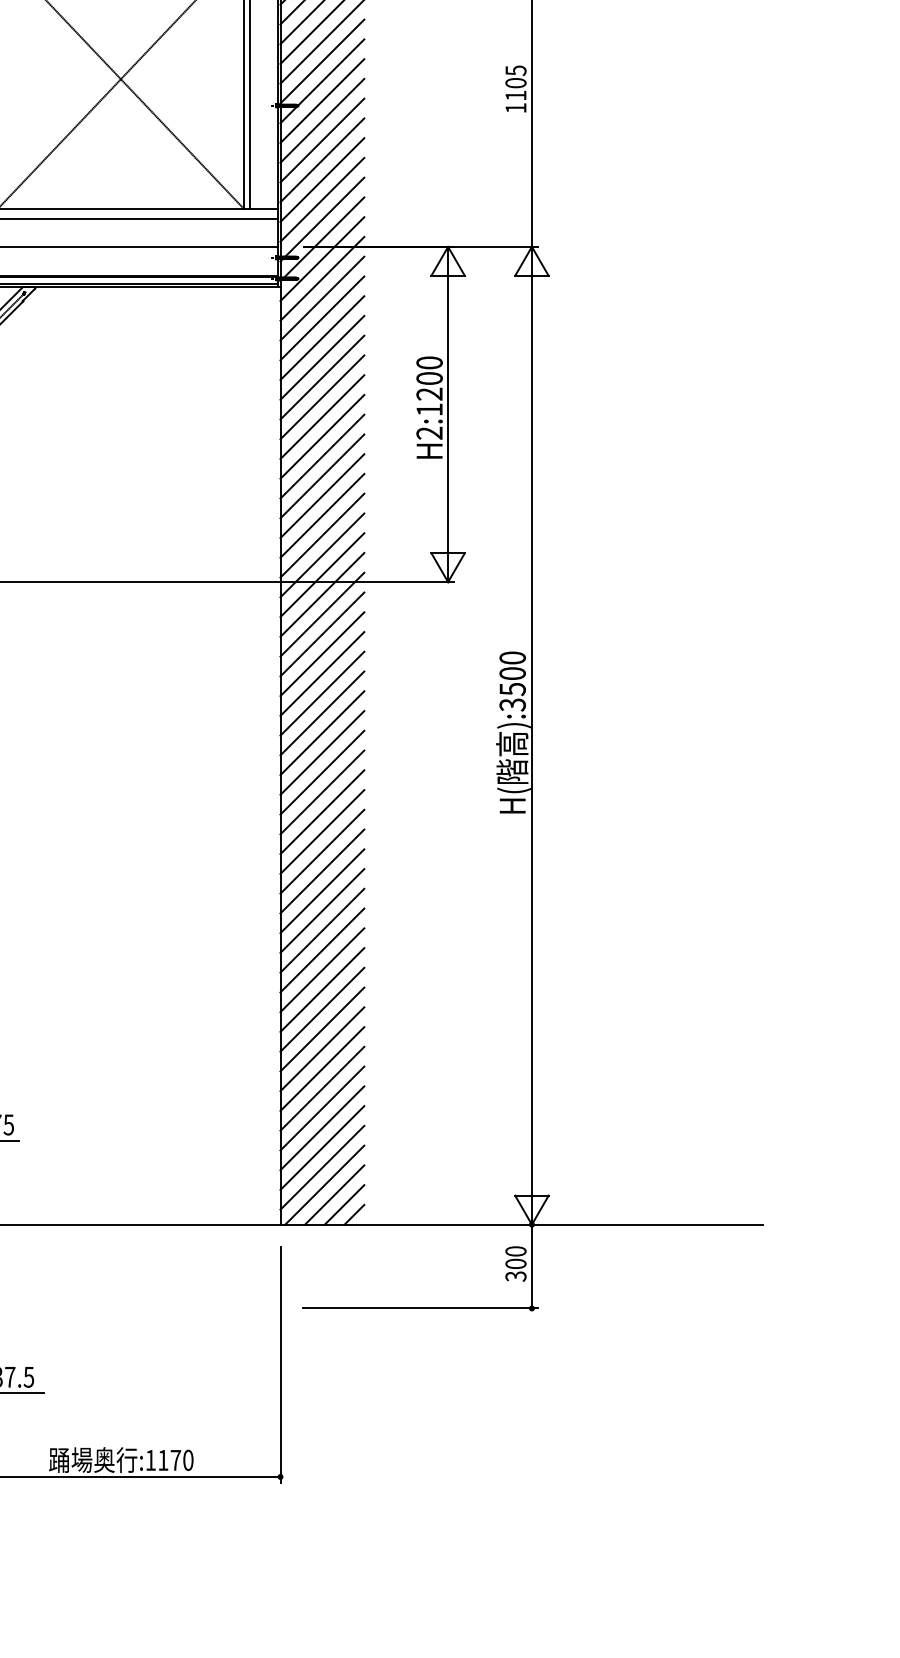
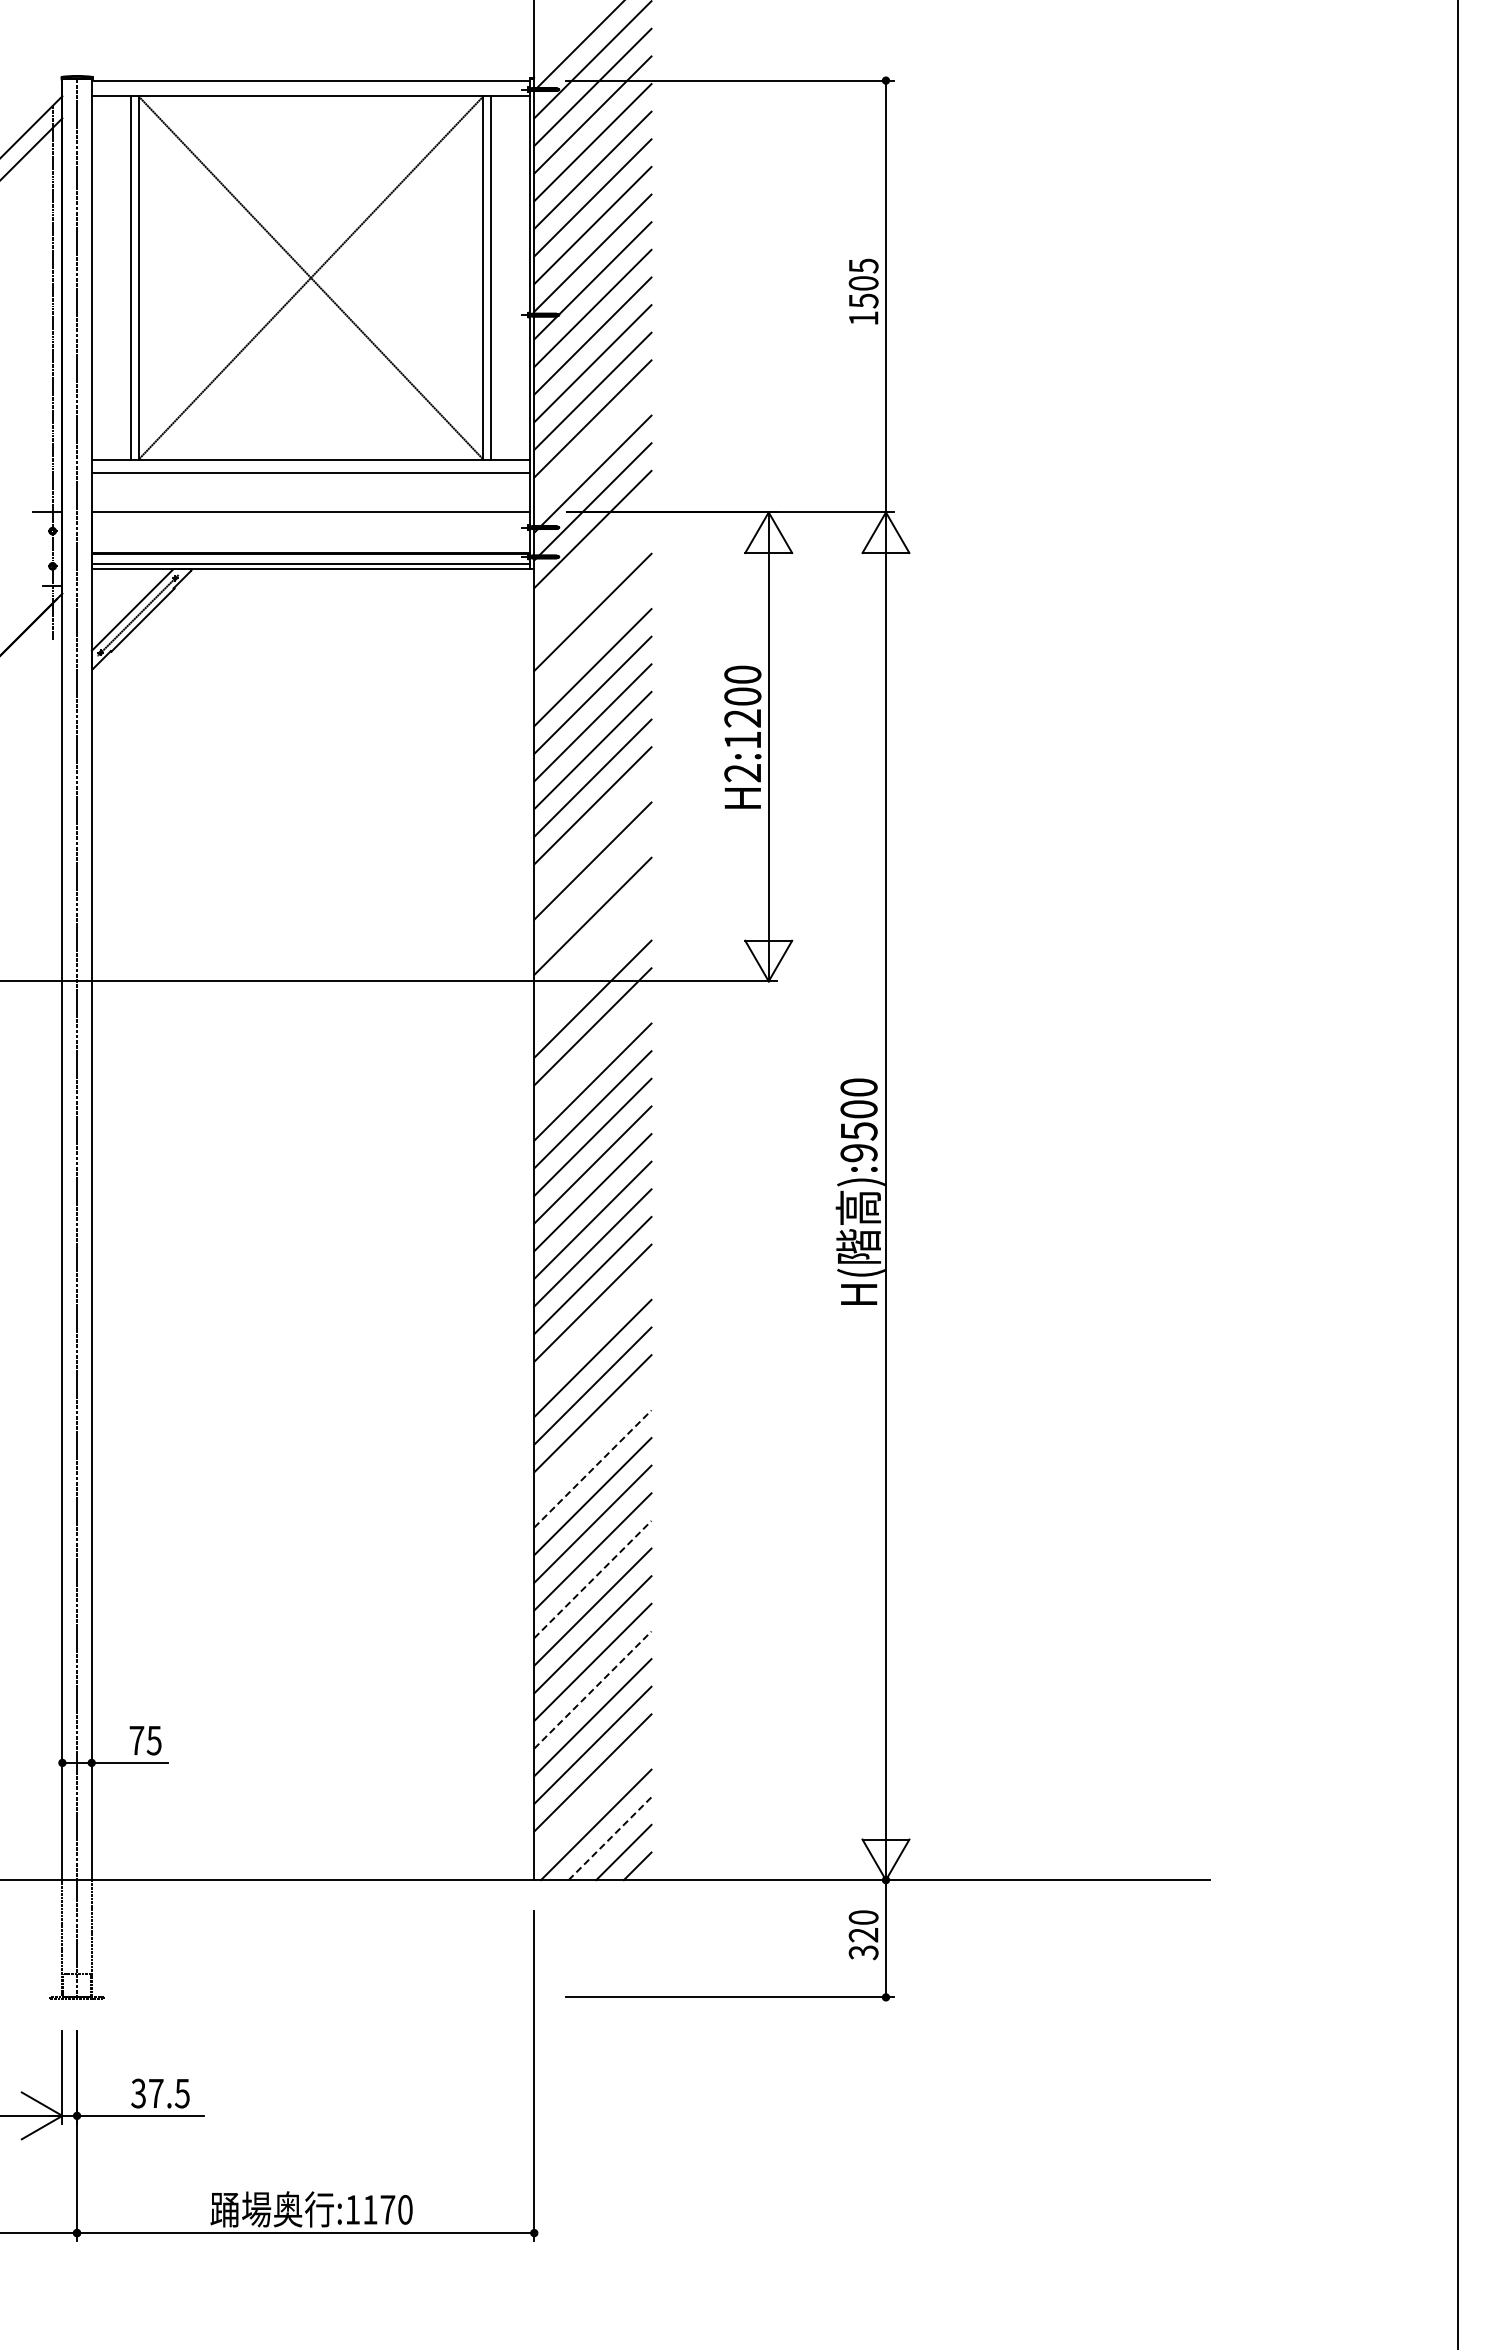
text: (515, 95) -> (863, 300), 1105 -> 1505
line: (322, 199) -> (592, 446), removed
line: (322, 278) -> (592, 556), removed
line: (322, 298) -> (592, 584), removed
line: (322, 337) -> (592, 639), removed
line: (322, 476) -> (592, 833), removed
line: (322, 515) -> (592, 888), removed
line: (322, 555) -> (592, 943), removed
line: (322, 575) -> (592, 971), removed
line: (322, 634) -> (592, 1054), removed
text: (512, 705) -> (858, 1153), ):3500 -> ):9500
line: (322, 831) -> (592, 1330), removed
line: (322, 911) -> (592, 1441), removed
line: (322, 931) -> (592, 1469), solid -> dashed
line: (322, 1009) -> (592, 1579), solid -> dashed
line: (322, 1089) -> (592, 1690), solid -> dashed
line: (322, 1167) -> (592, 1800), removed
line: (335, 1194) -> (610, 1838), solid -> dashed
text: (515, 1263) -> (863, 1934), 300 -> 320

